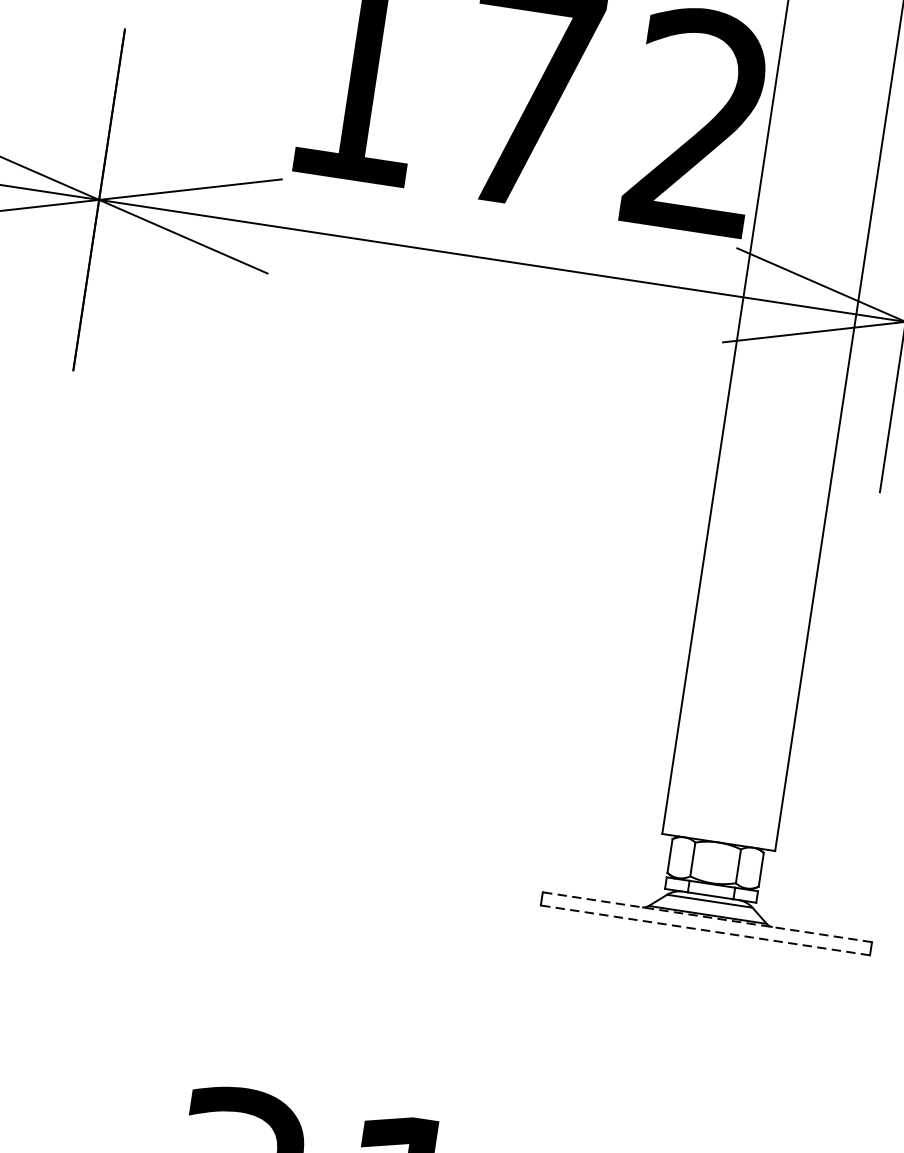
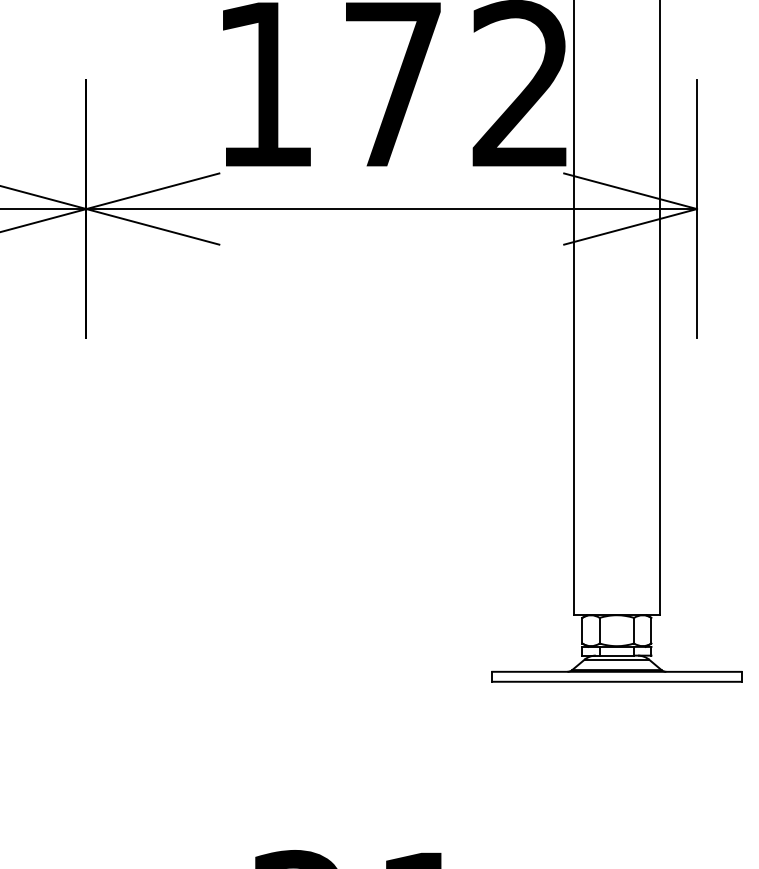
line: (706, 916) -> (616, 671), dashed -> solid
line: (704, 929) -> (616, 681), dashed -> solid

